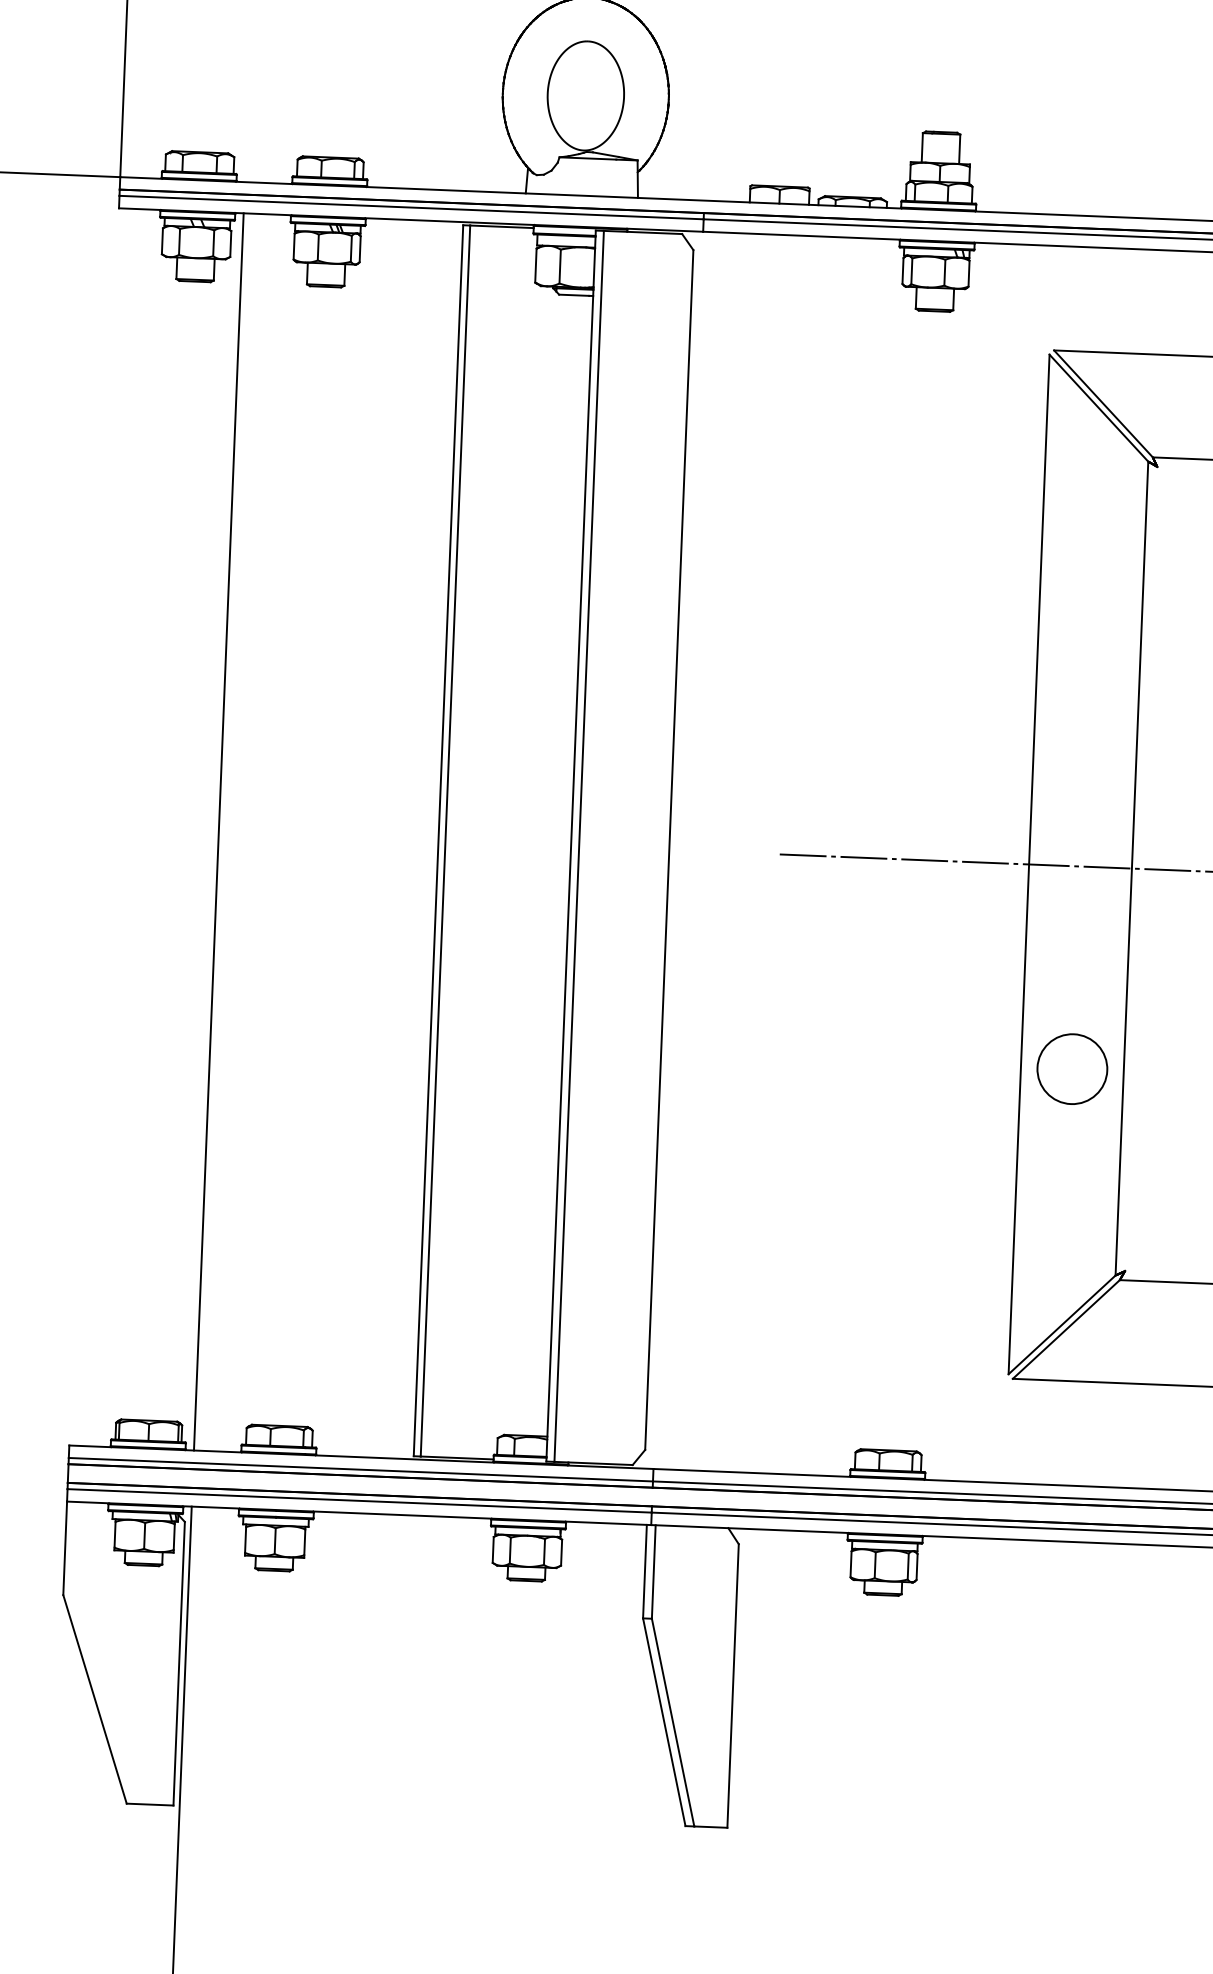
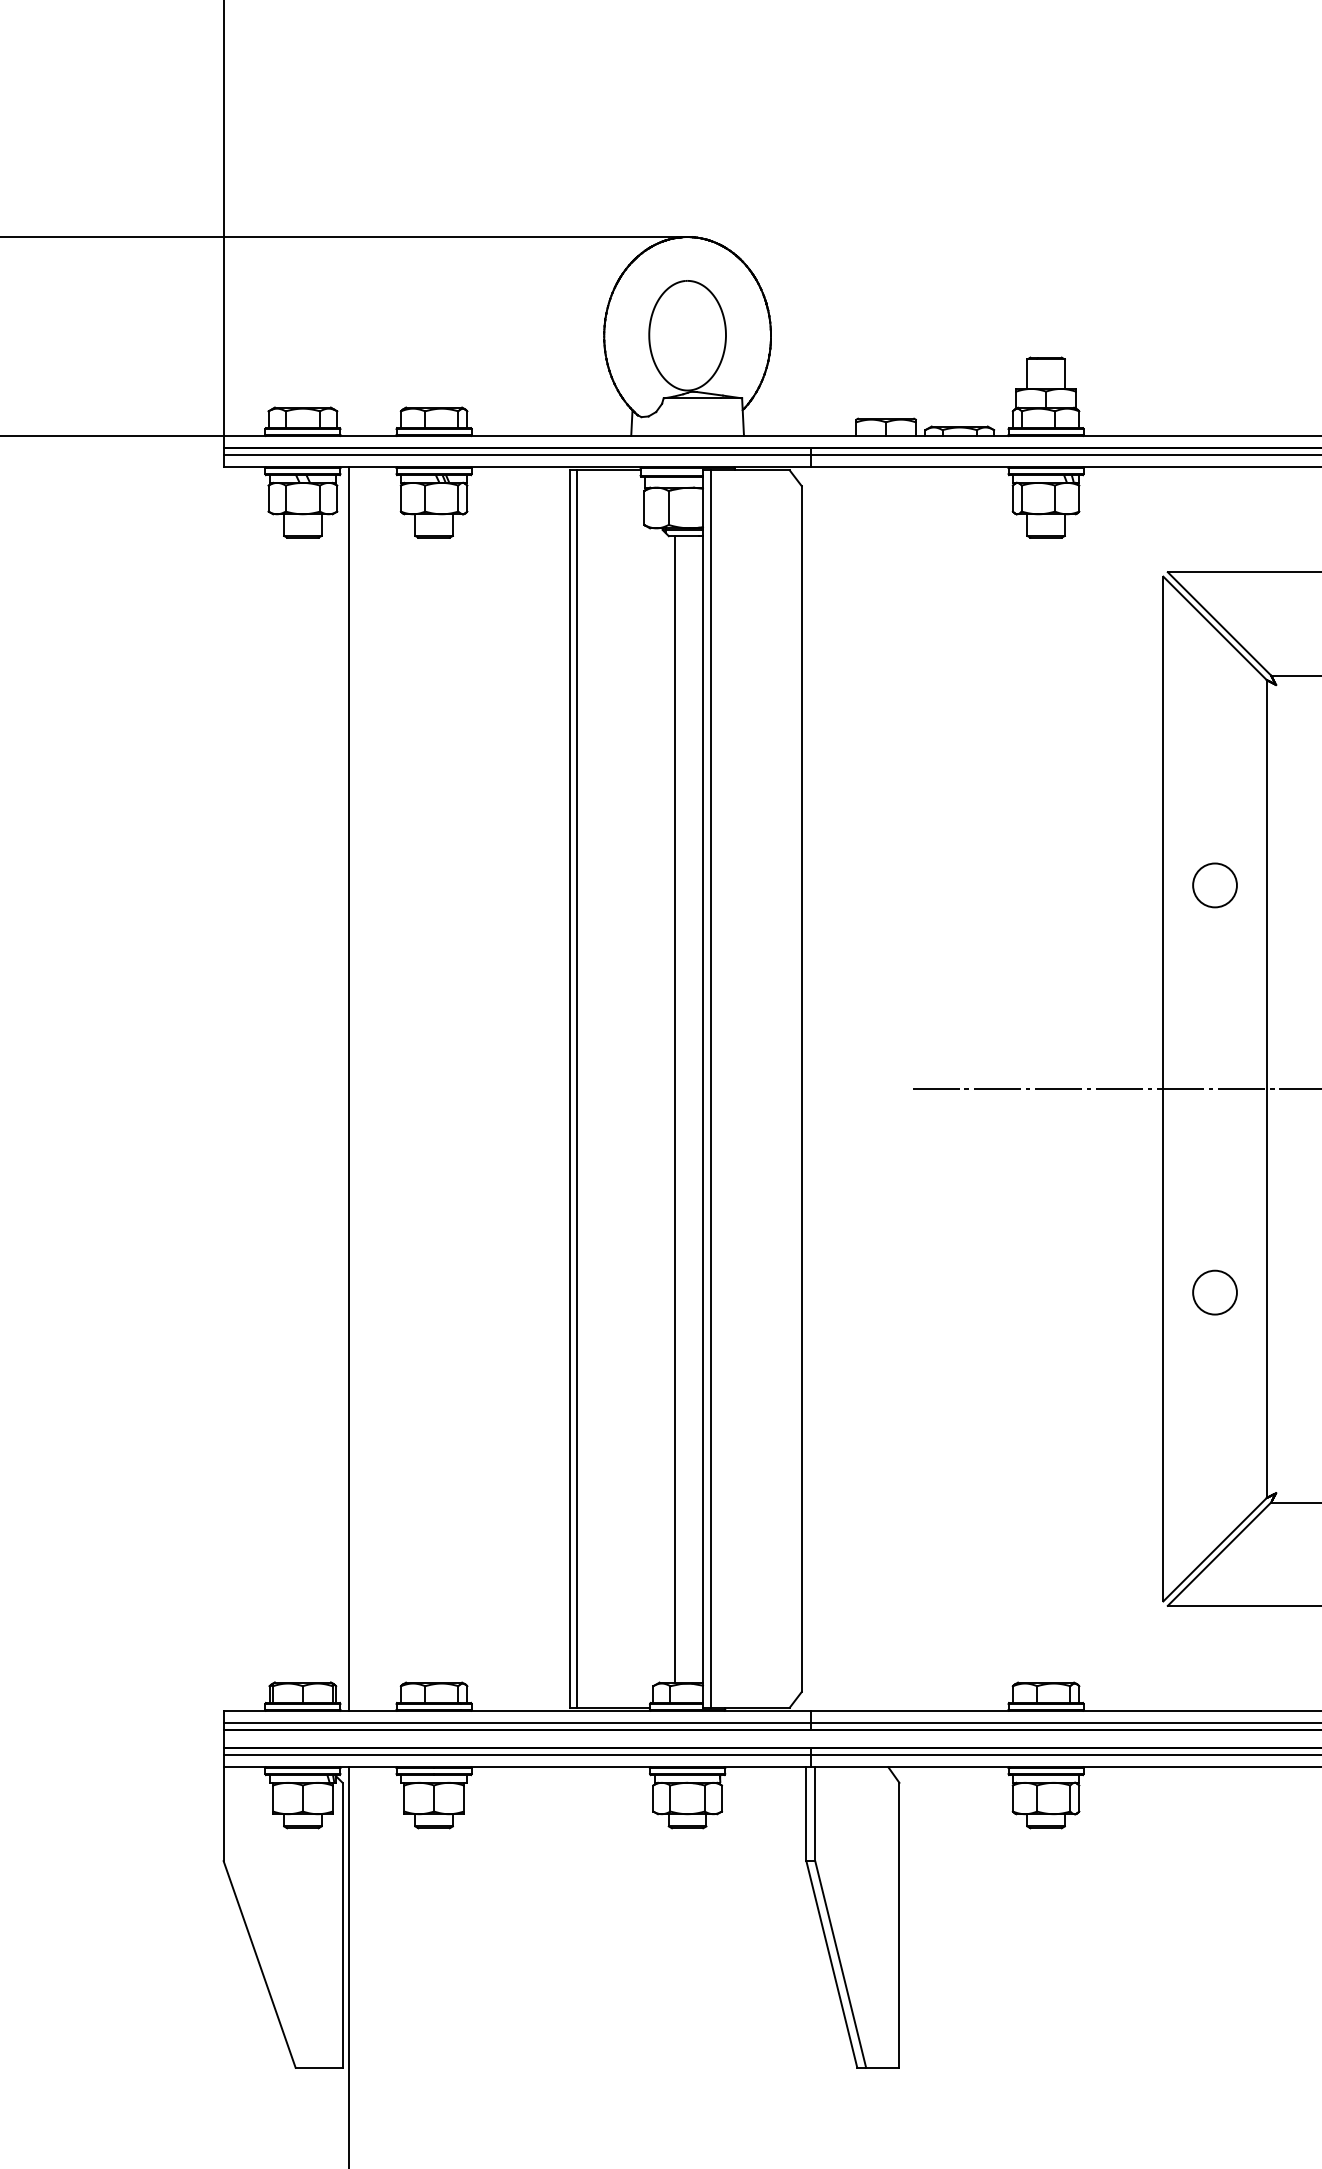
circle: (1088, 663) -> (1214, 885), added
line: (542, 865) -> (675, 1109), added
circle: (1071, 1068) -> (1214, 1292), size x0.62

